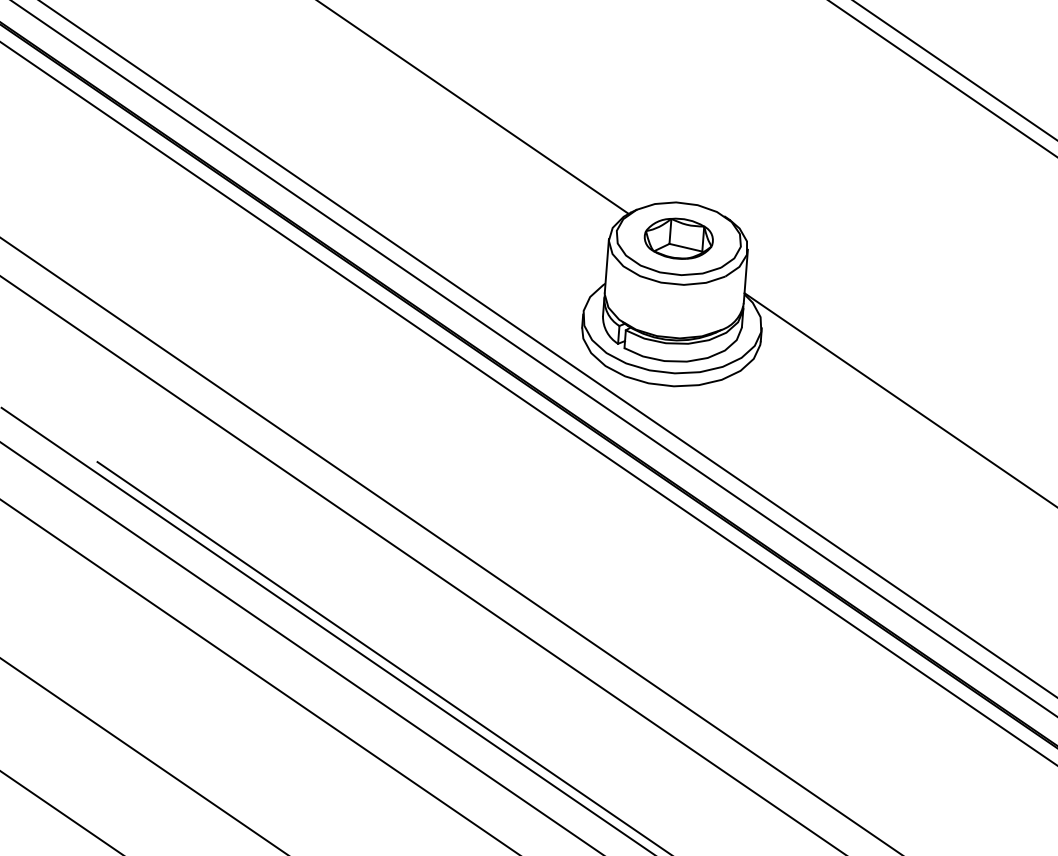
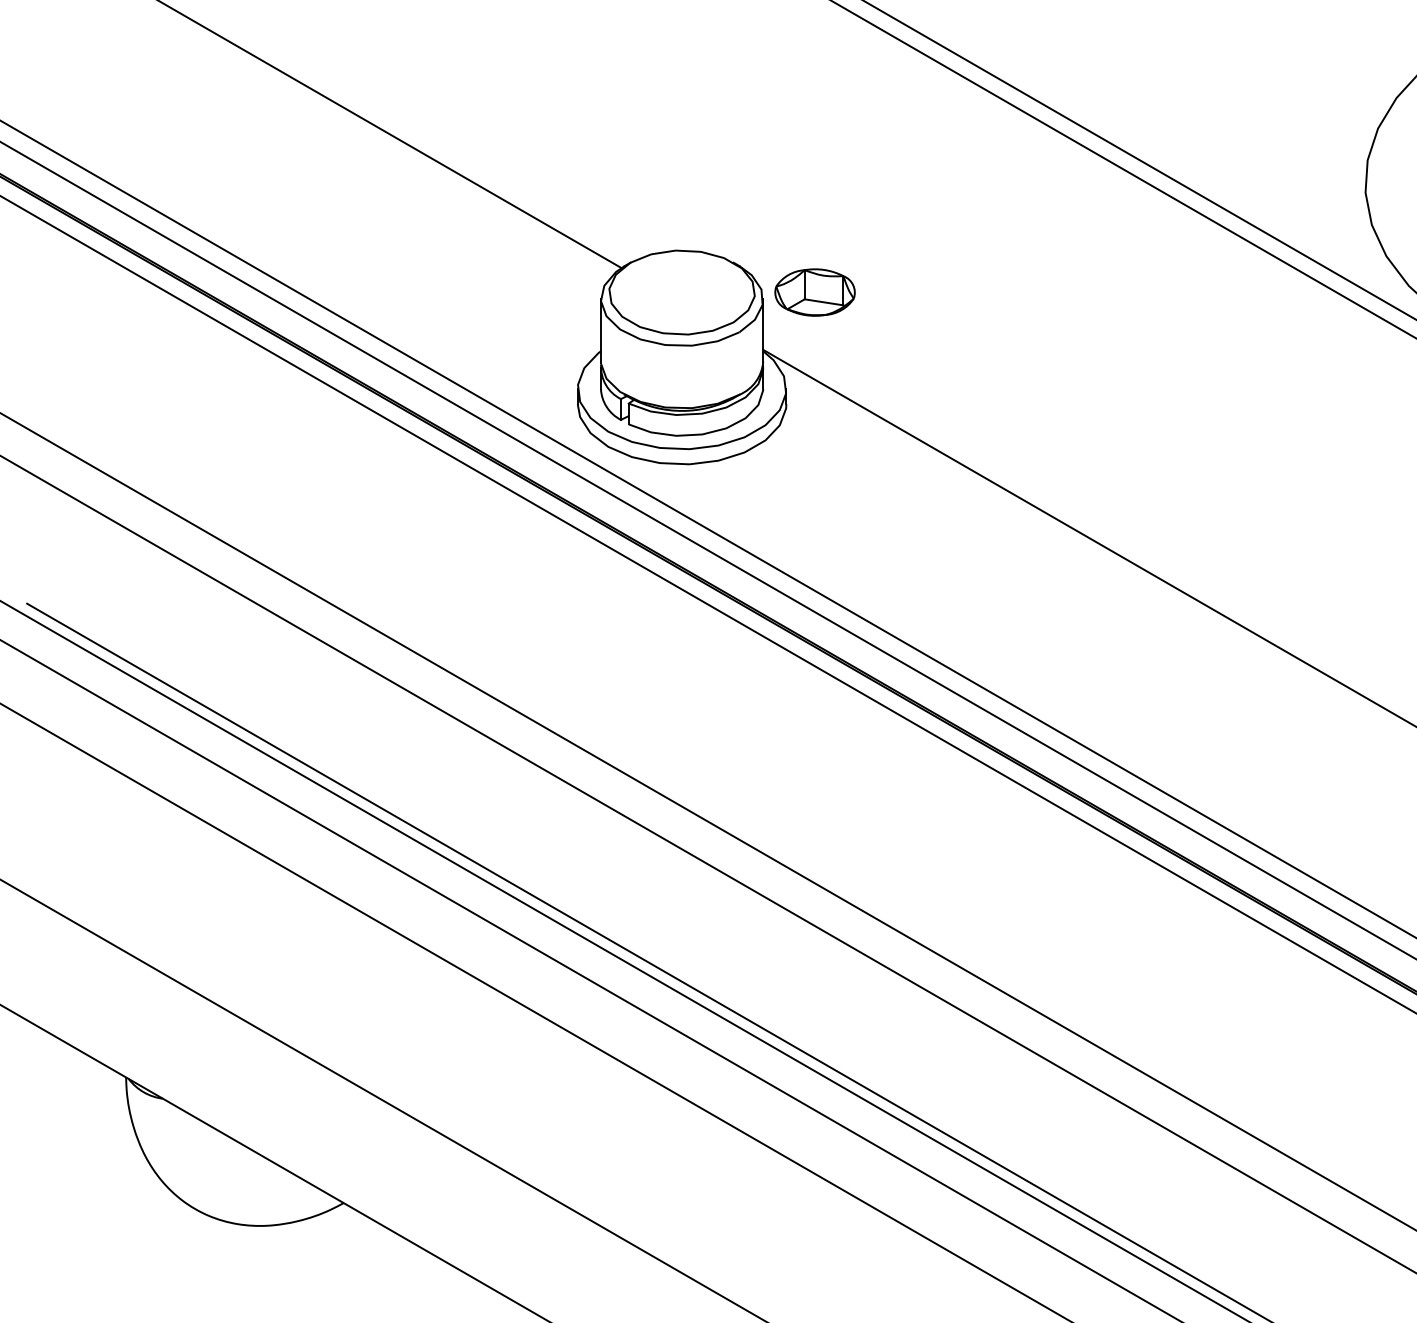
part: (678, 238) -> (814, 292), moved

